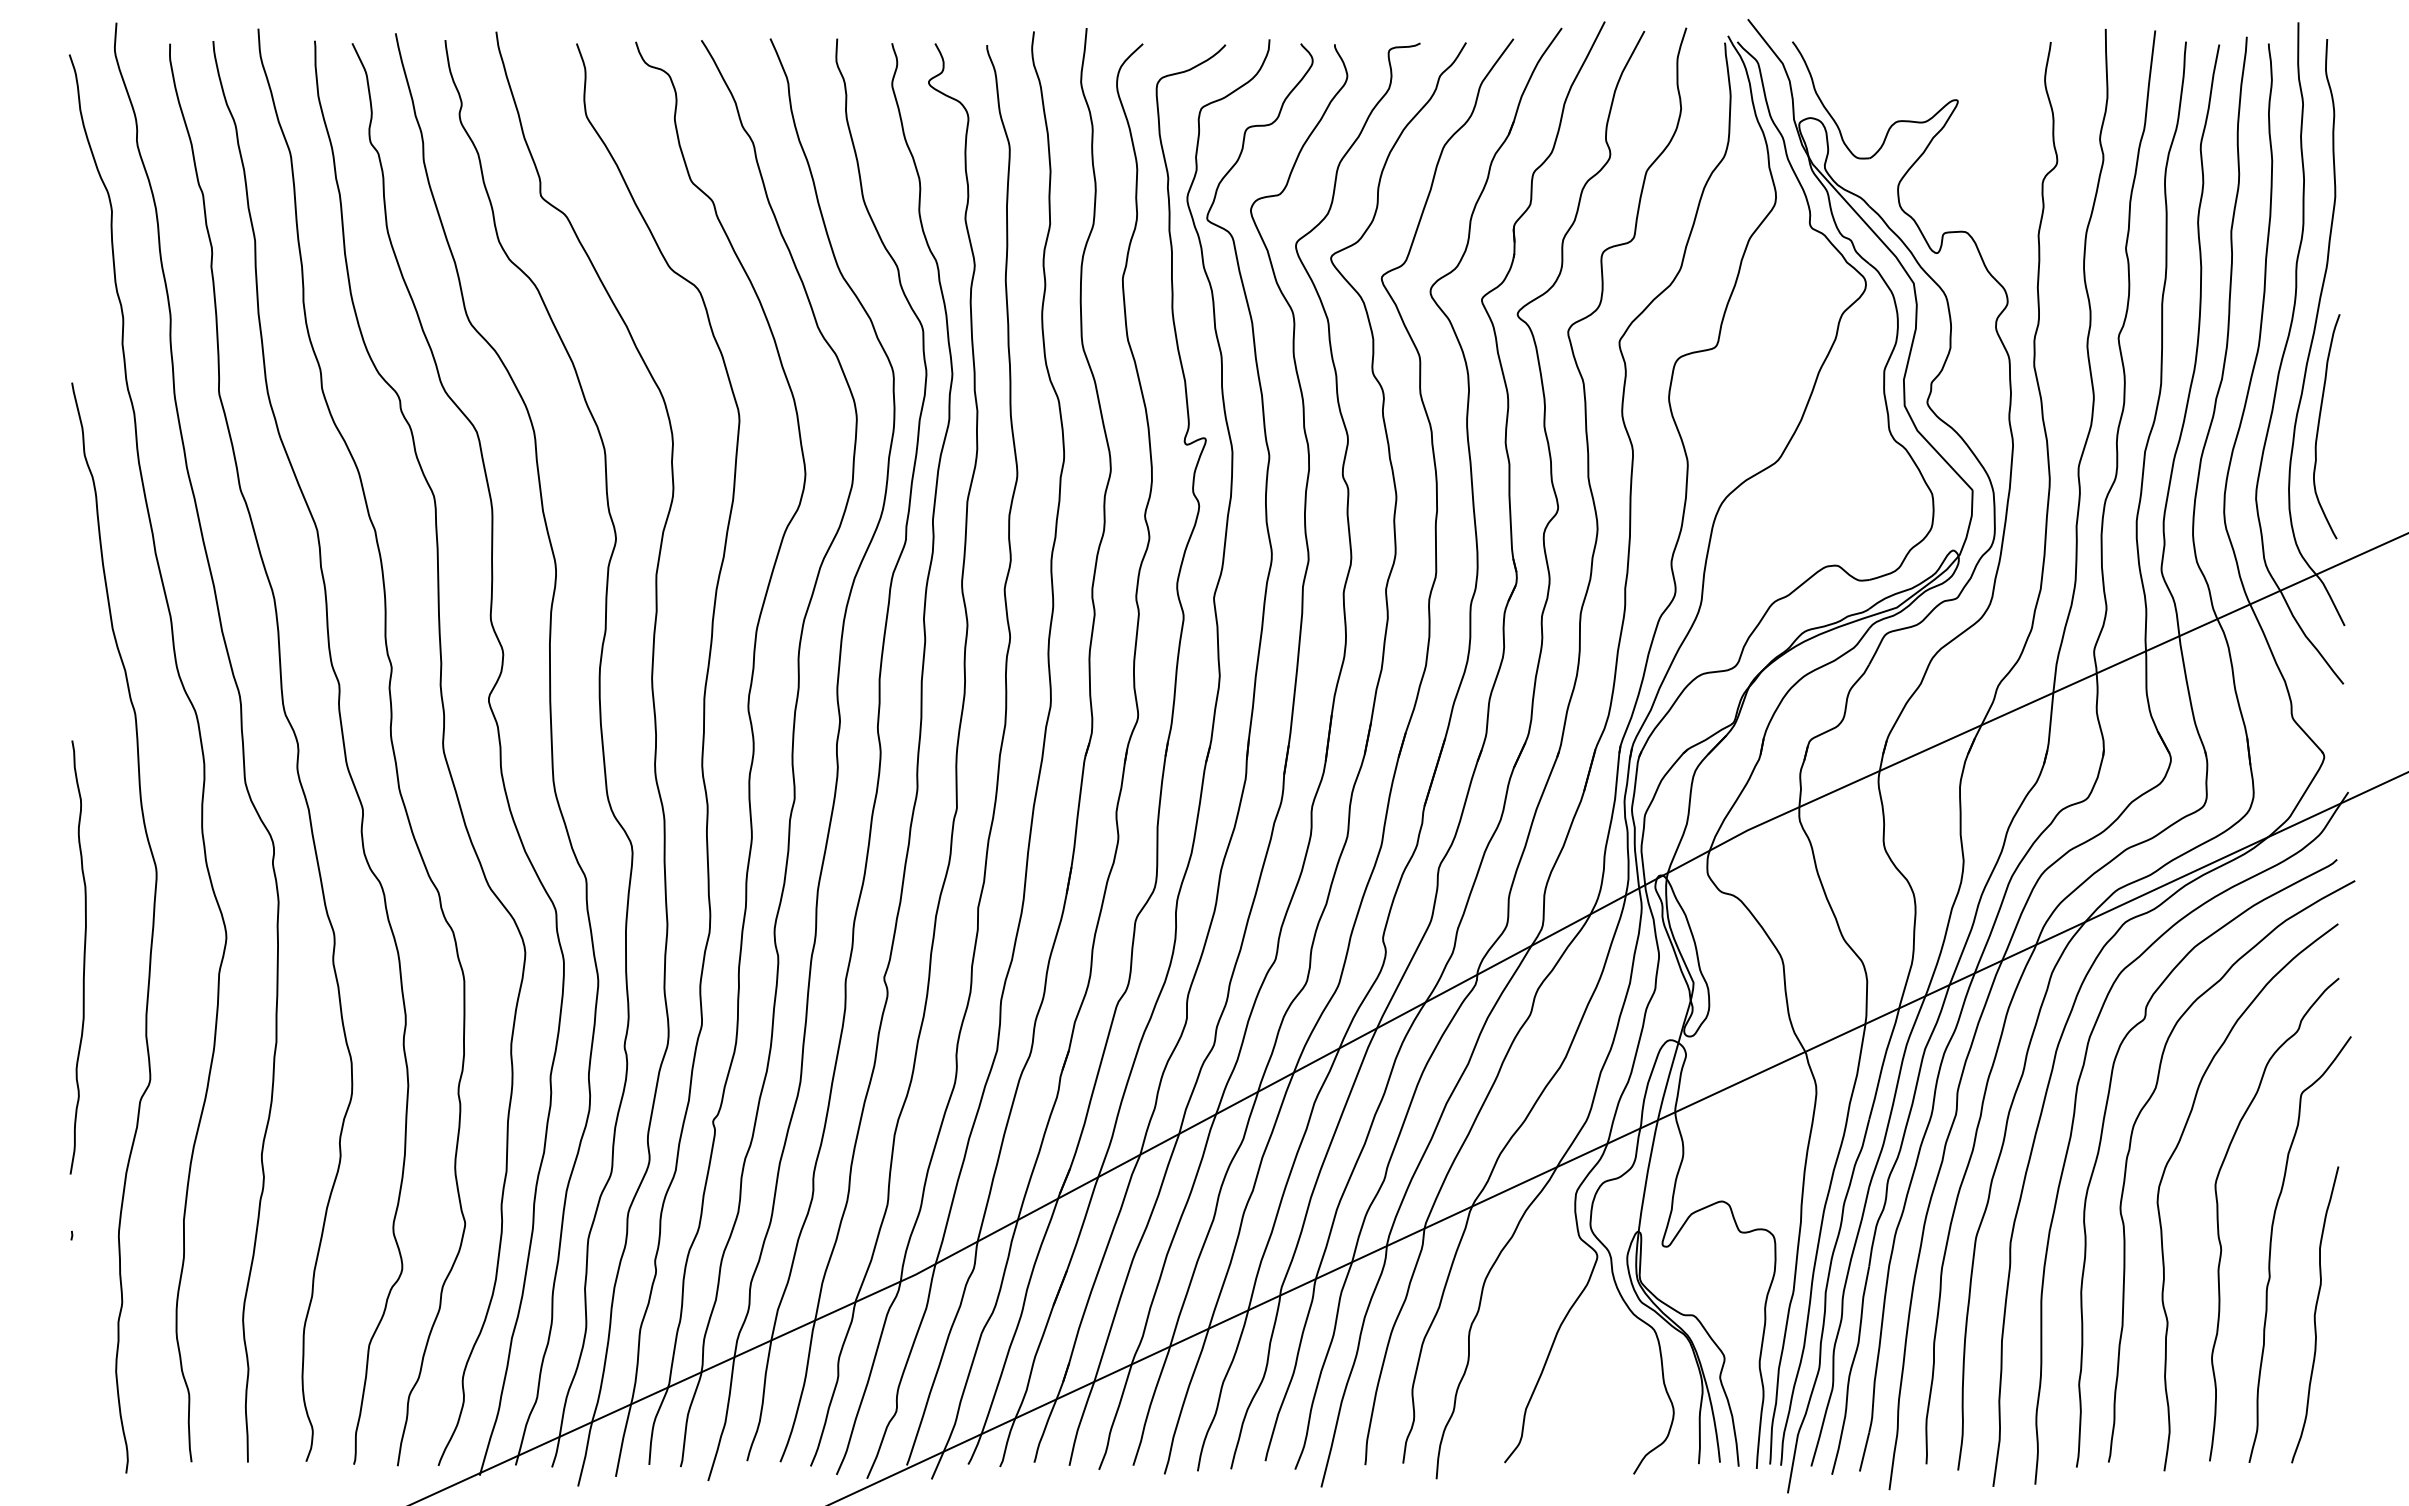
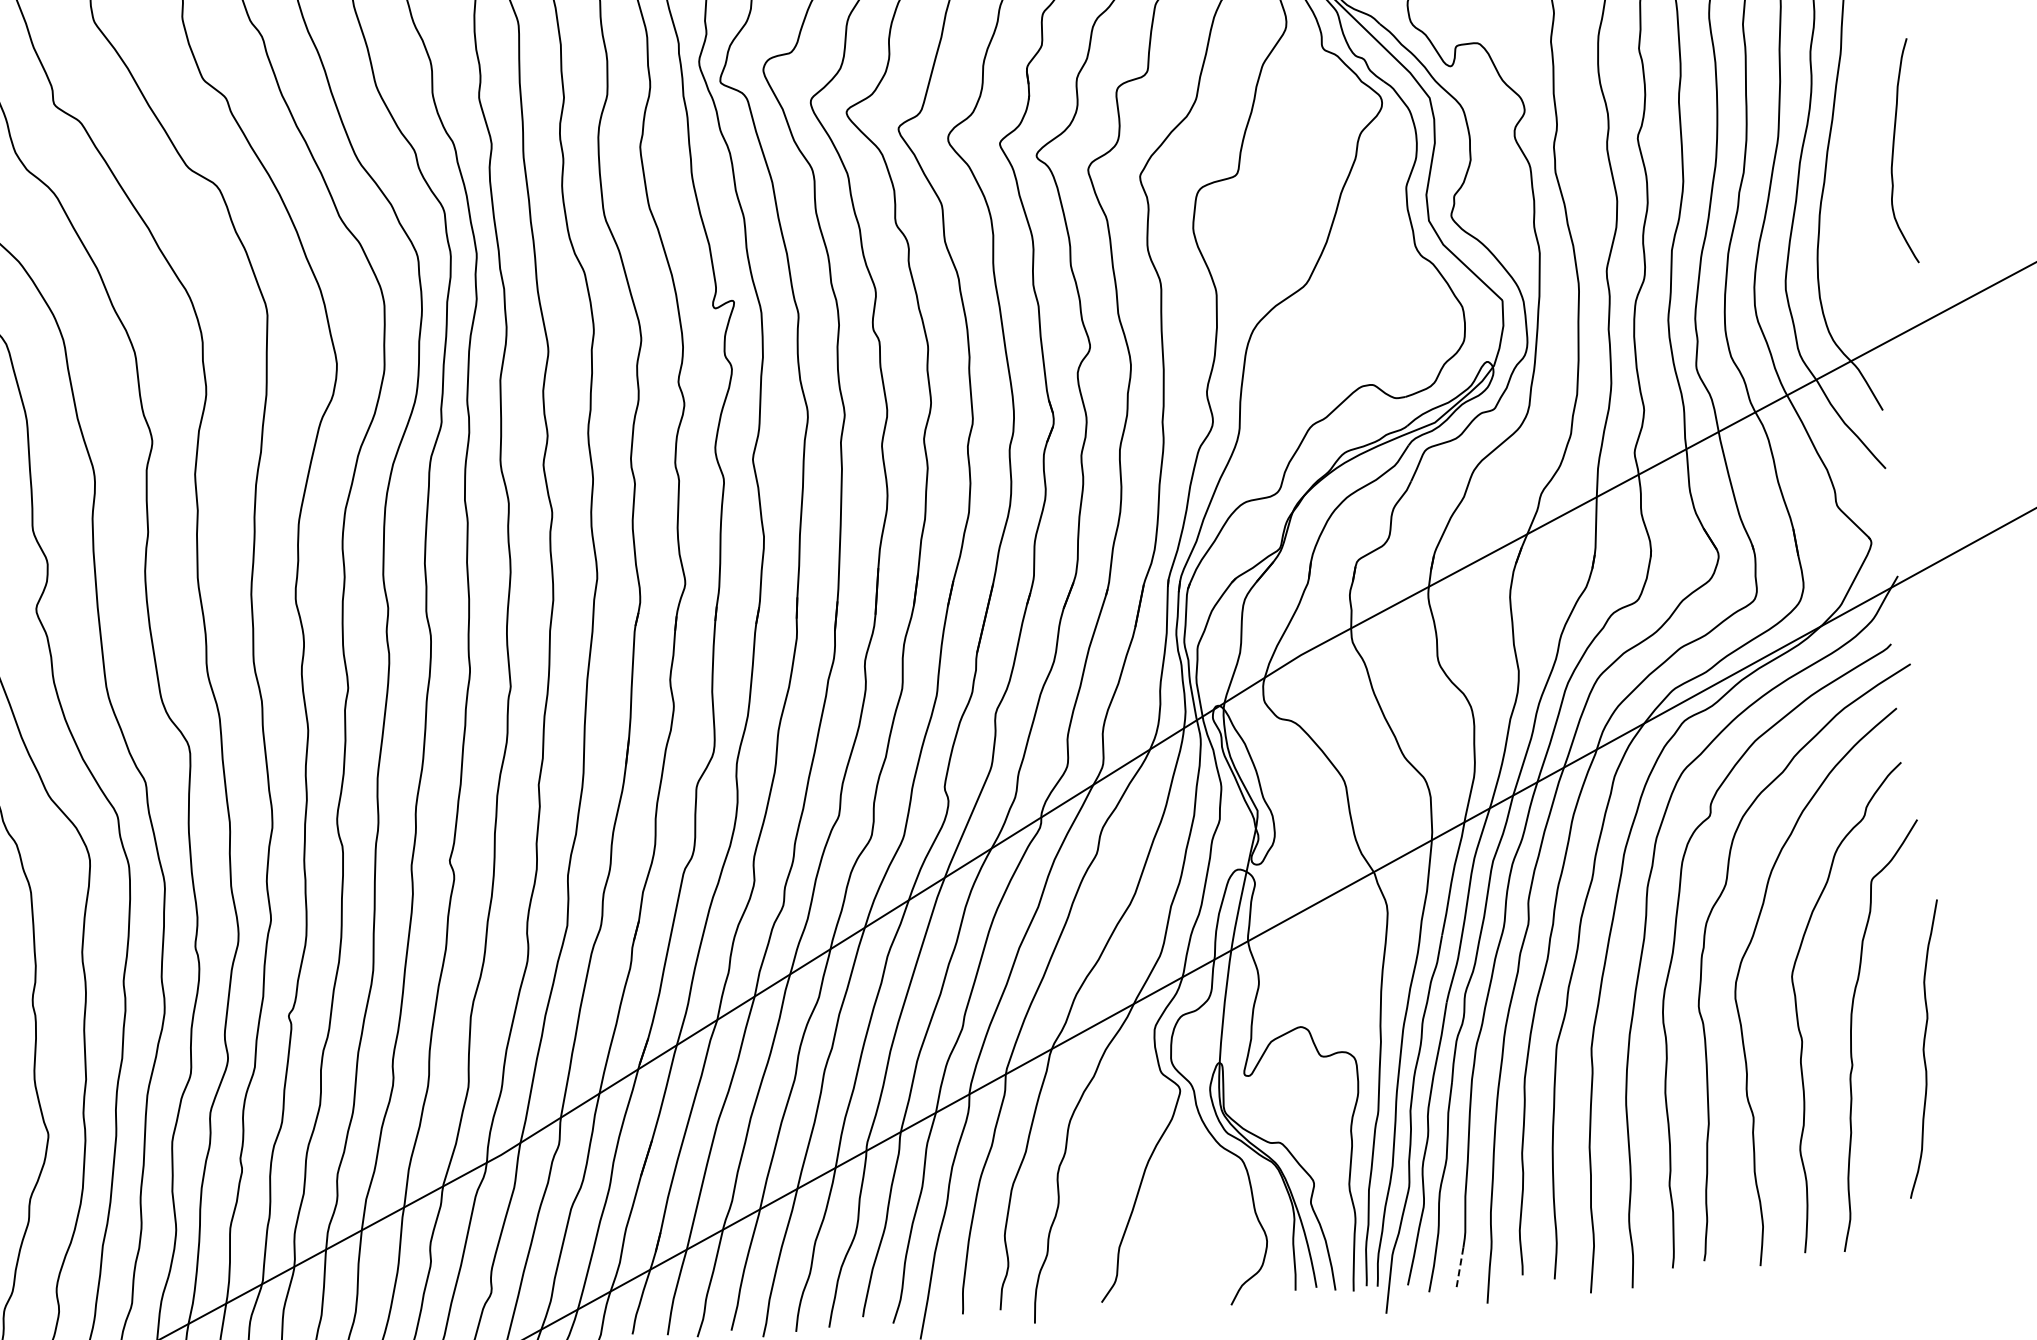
curve: (2319, 426) -> (1894, 151), moved
curve: (2315, 1314) -> (1924, 1048), moved
line: (1864, 1452) -> (1460, 1267), solid -> dashed

